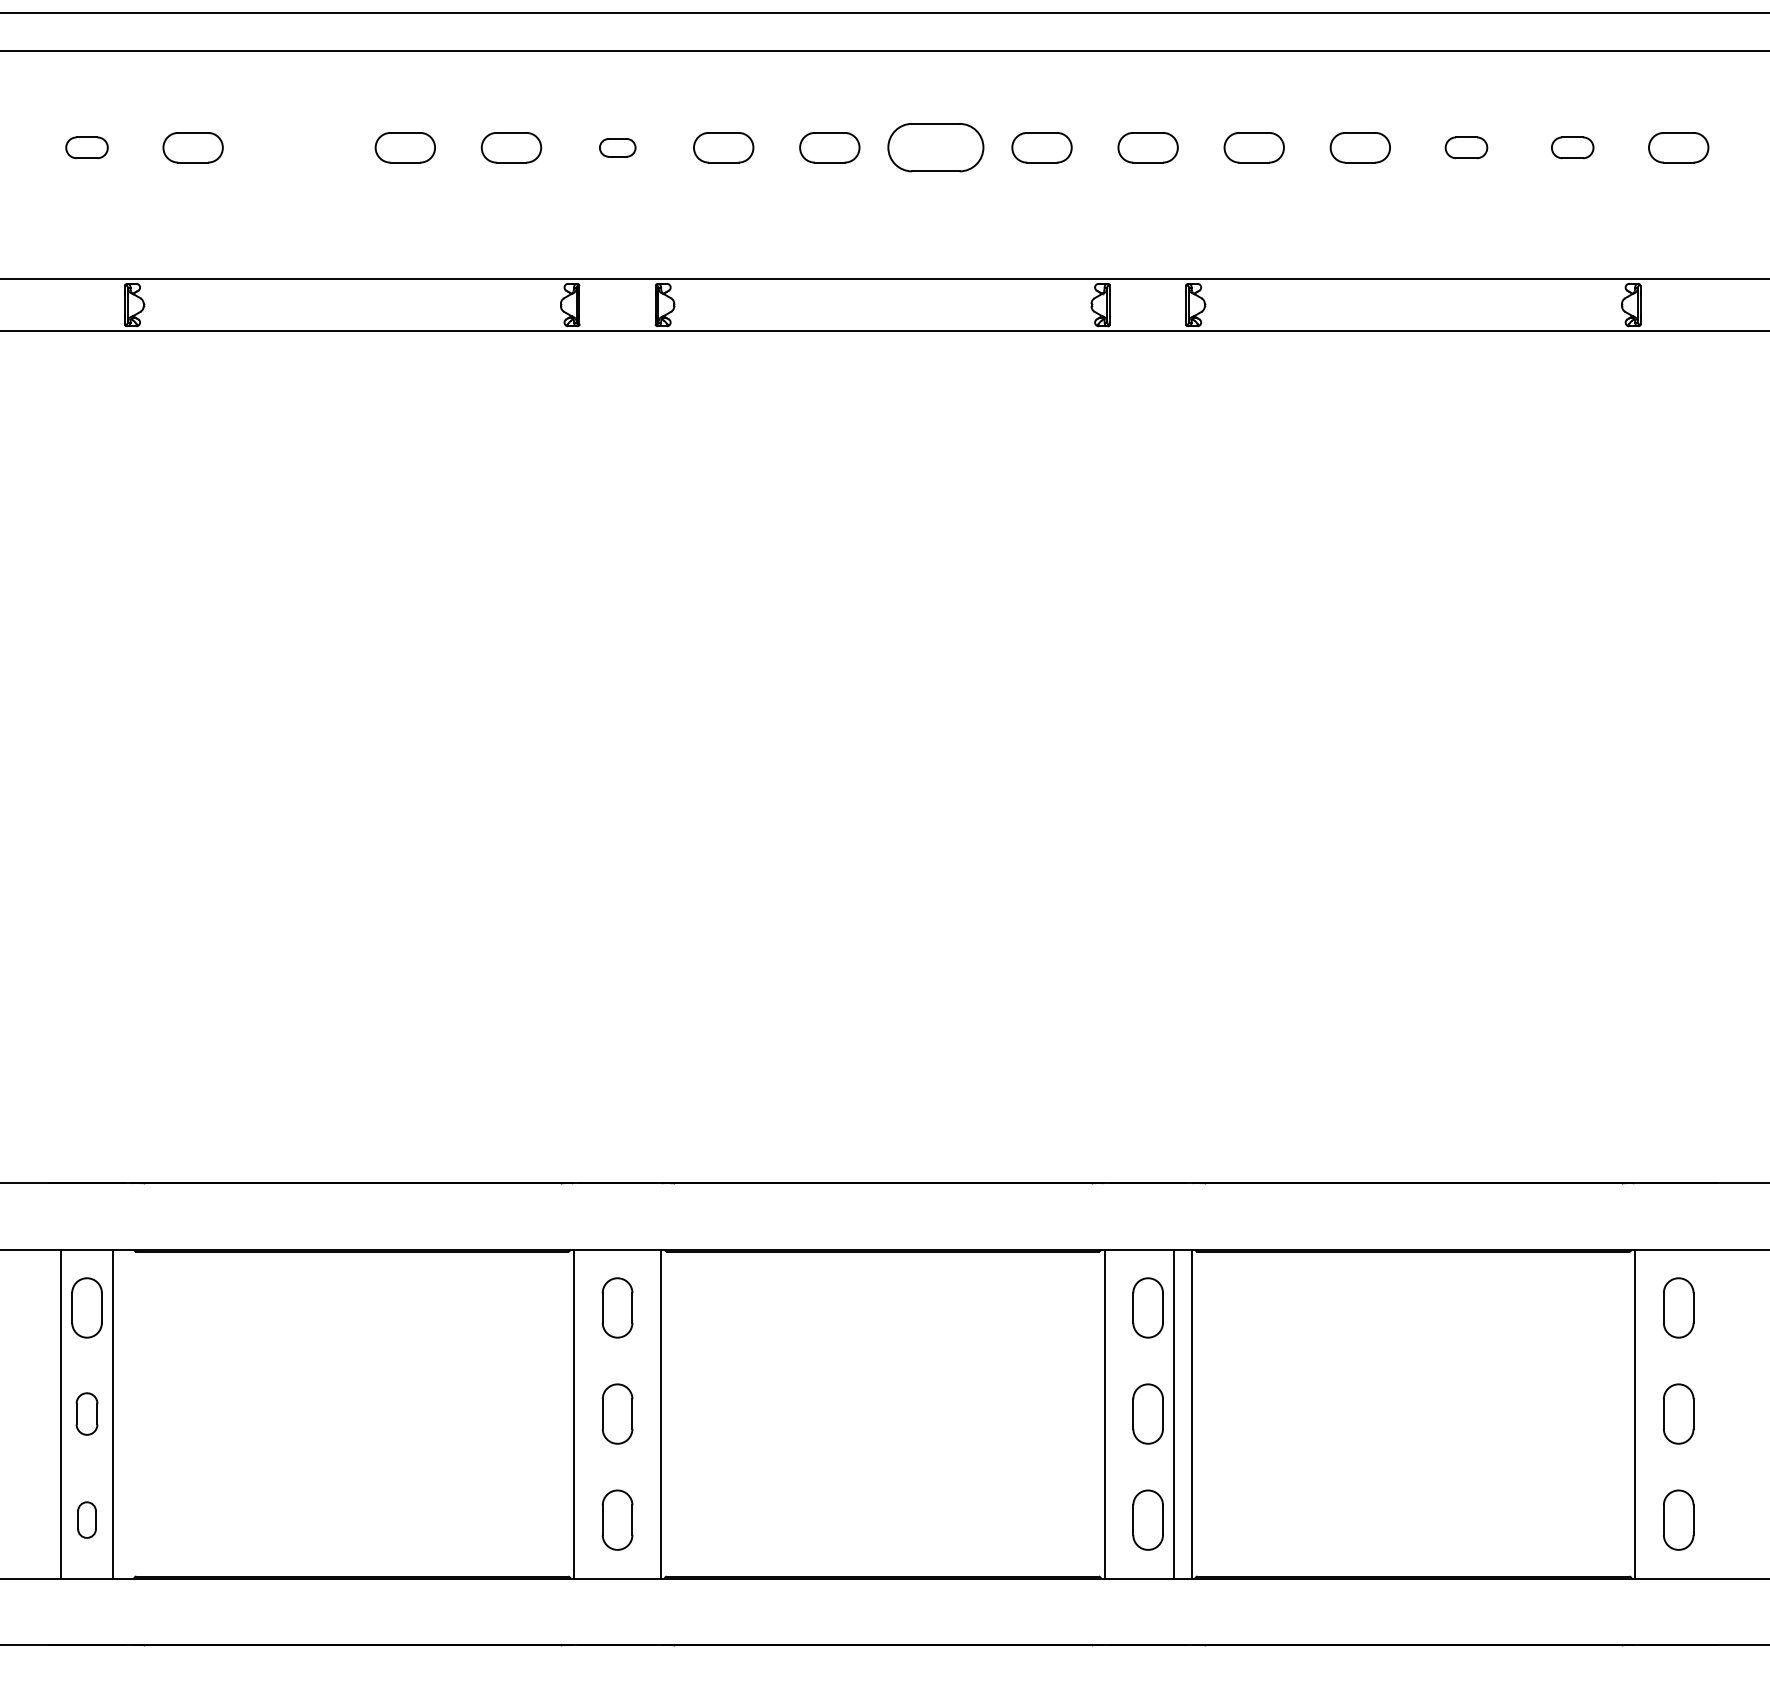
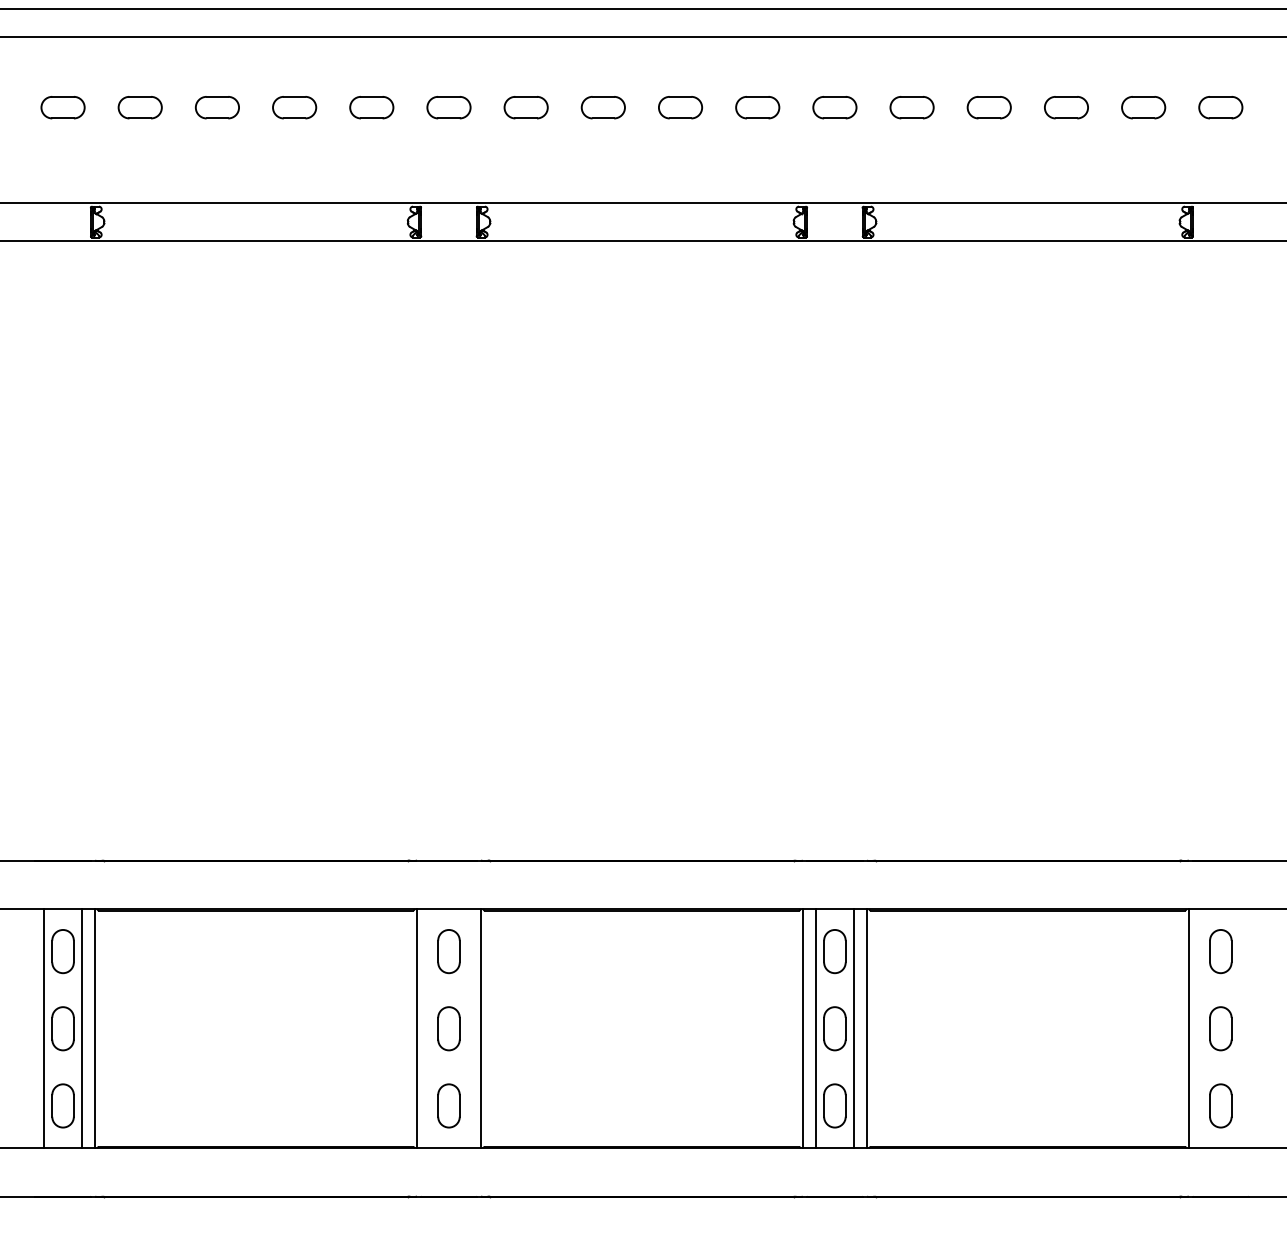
part: (86, 147) -> (62, 107), size x1.43
part: (298, 147) -> (216, 107), added
part: (617, 147) -> (448, 107), size x1.67
part: (935, 147) -> (680, 107), size x0.62
part: (1466, 147) -> (1066, 107), size x1.43
part: (1572, 147) -> (1143, 107), size x1.43
part: (86, 1413) -> (62, 1028), size x1.43
line: (130, 1413) -> (94, 1028), added
line: (1121, 1413) -> (815, 1028), added
part: (86, 1519) -> (62, 1105), size x1.67

